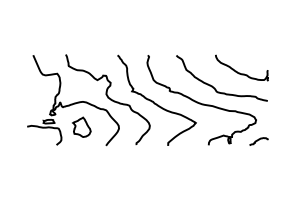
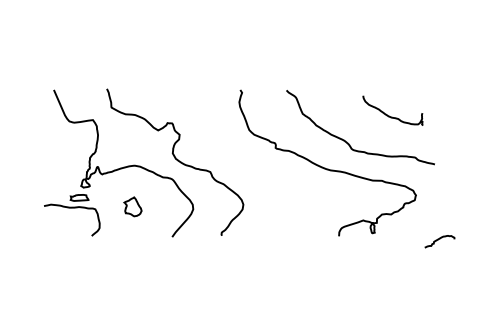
part: (241, 67) -> (392, 109), size x0.7
curve: (154, 101) -> (250, 165), removed
part: (81, 126) -> (132, 205), size x0.6
curve: (258, 140) -> (439, 239), moved

